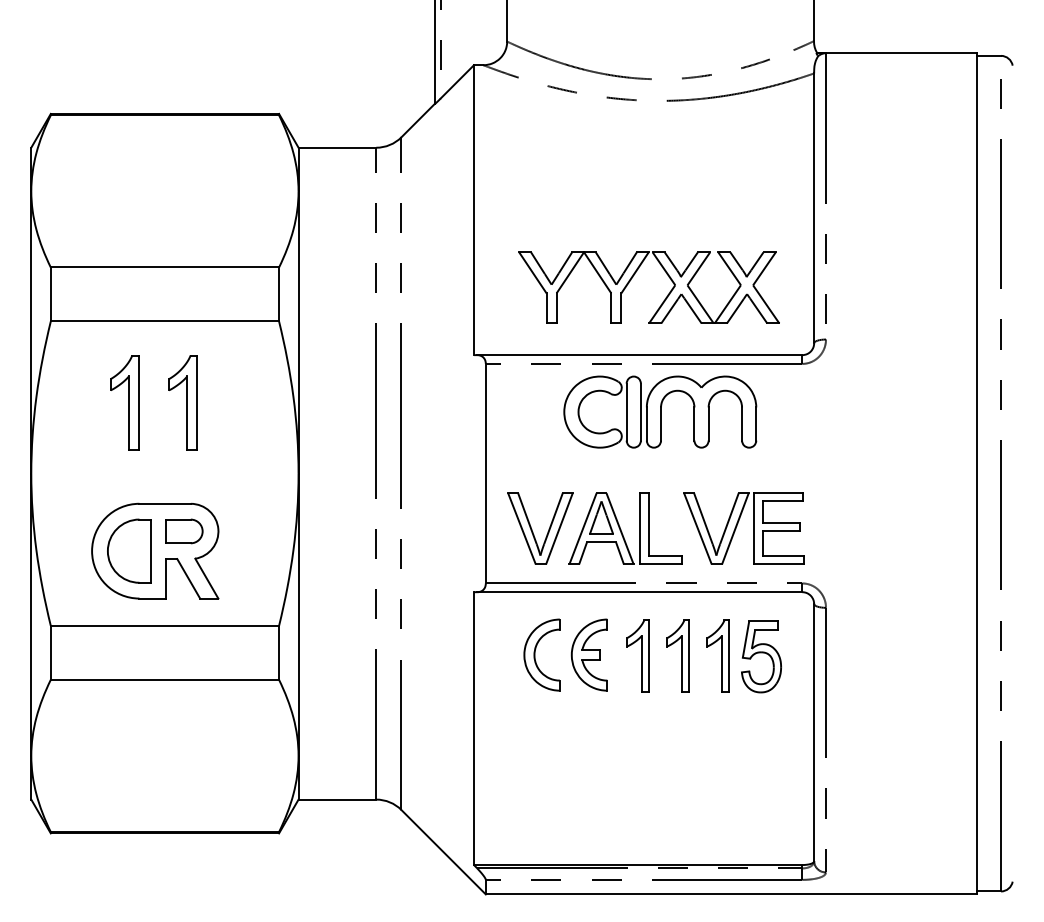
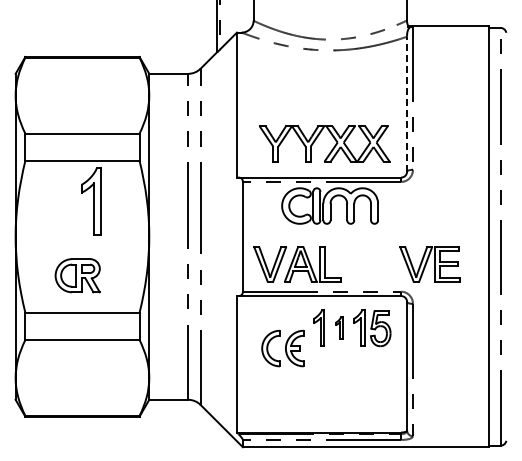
line: (815, 207) -> (407, 103), solid -> dashed
part: (123, 403) -> (61, 201), removed
part: (183, 403) -> (91, 201), size x1.4
part: (743, 529) -> (429, 264), moved
part: (155, 551) -> (77, 275), size x0.7
part: (565, 655) -> (282, 348), moved
part: (679, 655) -> (339, 327), size x0.6

